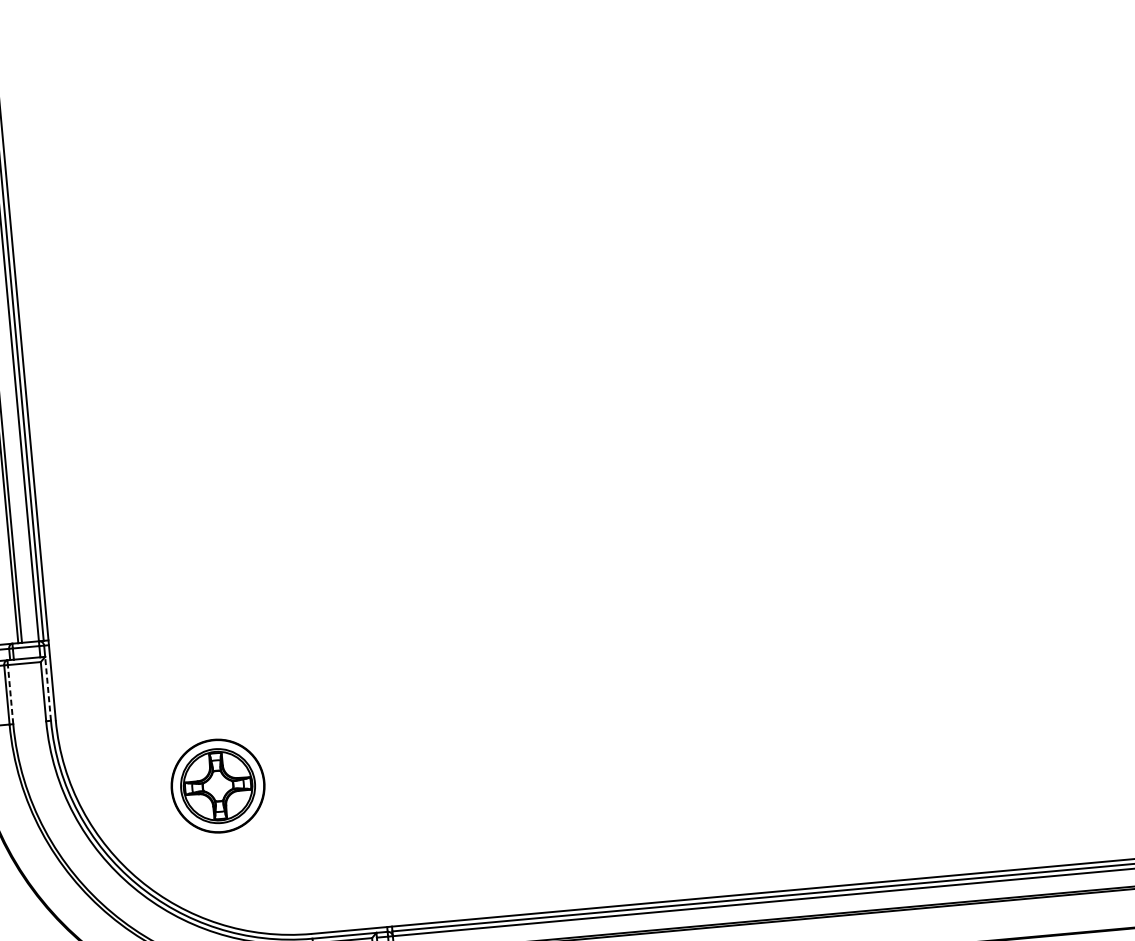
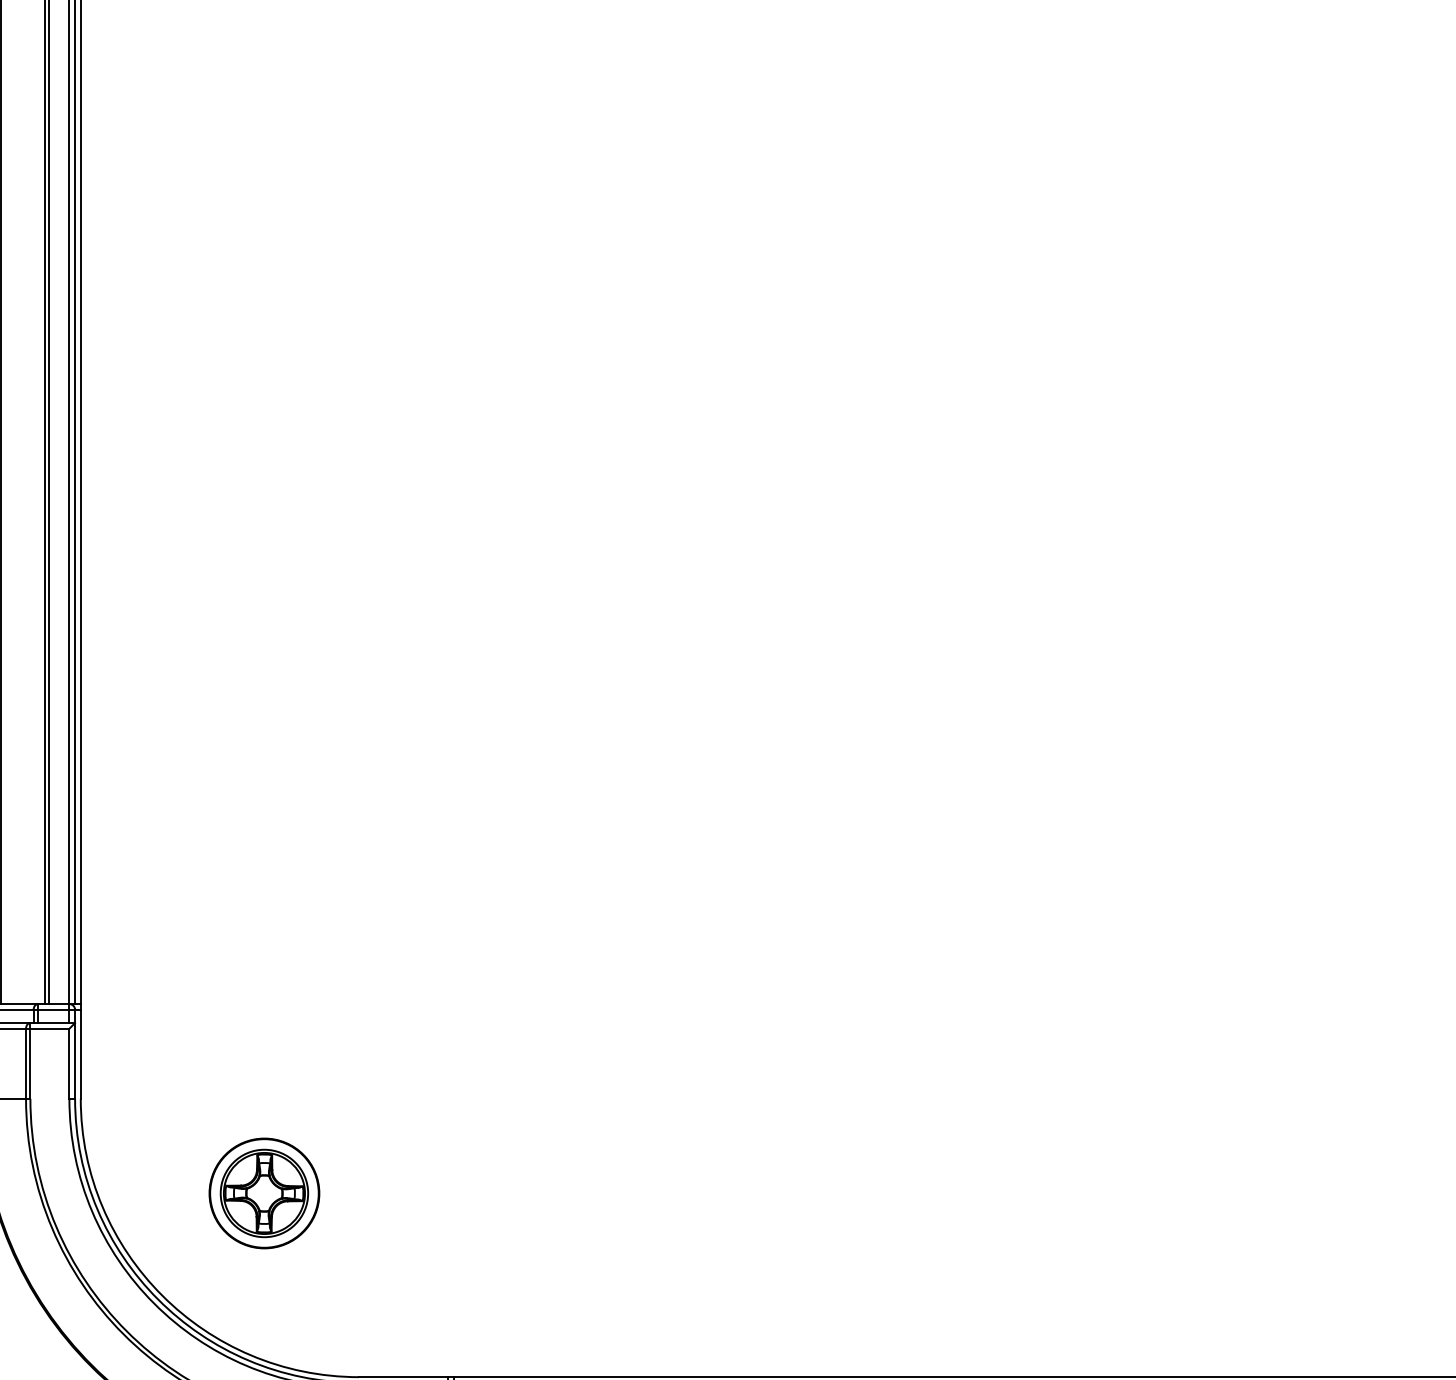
line: (48, 688) -> (75, 1060), dashed -> solid
line: (10, 694) -> (30, 1063), dashed -> solid

